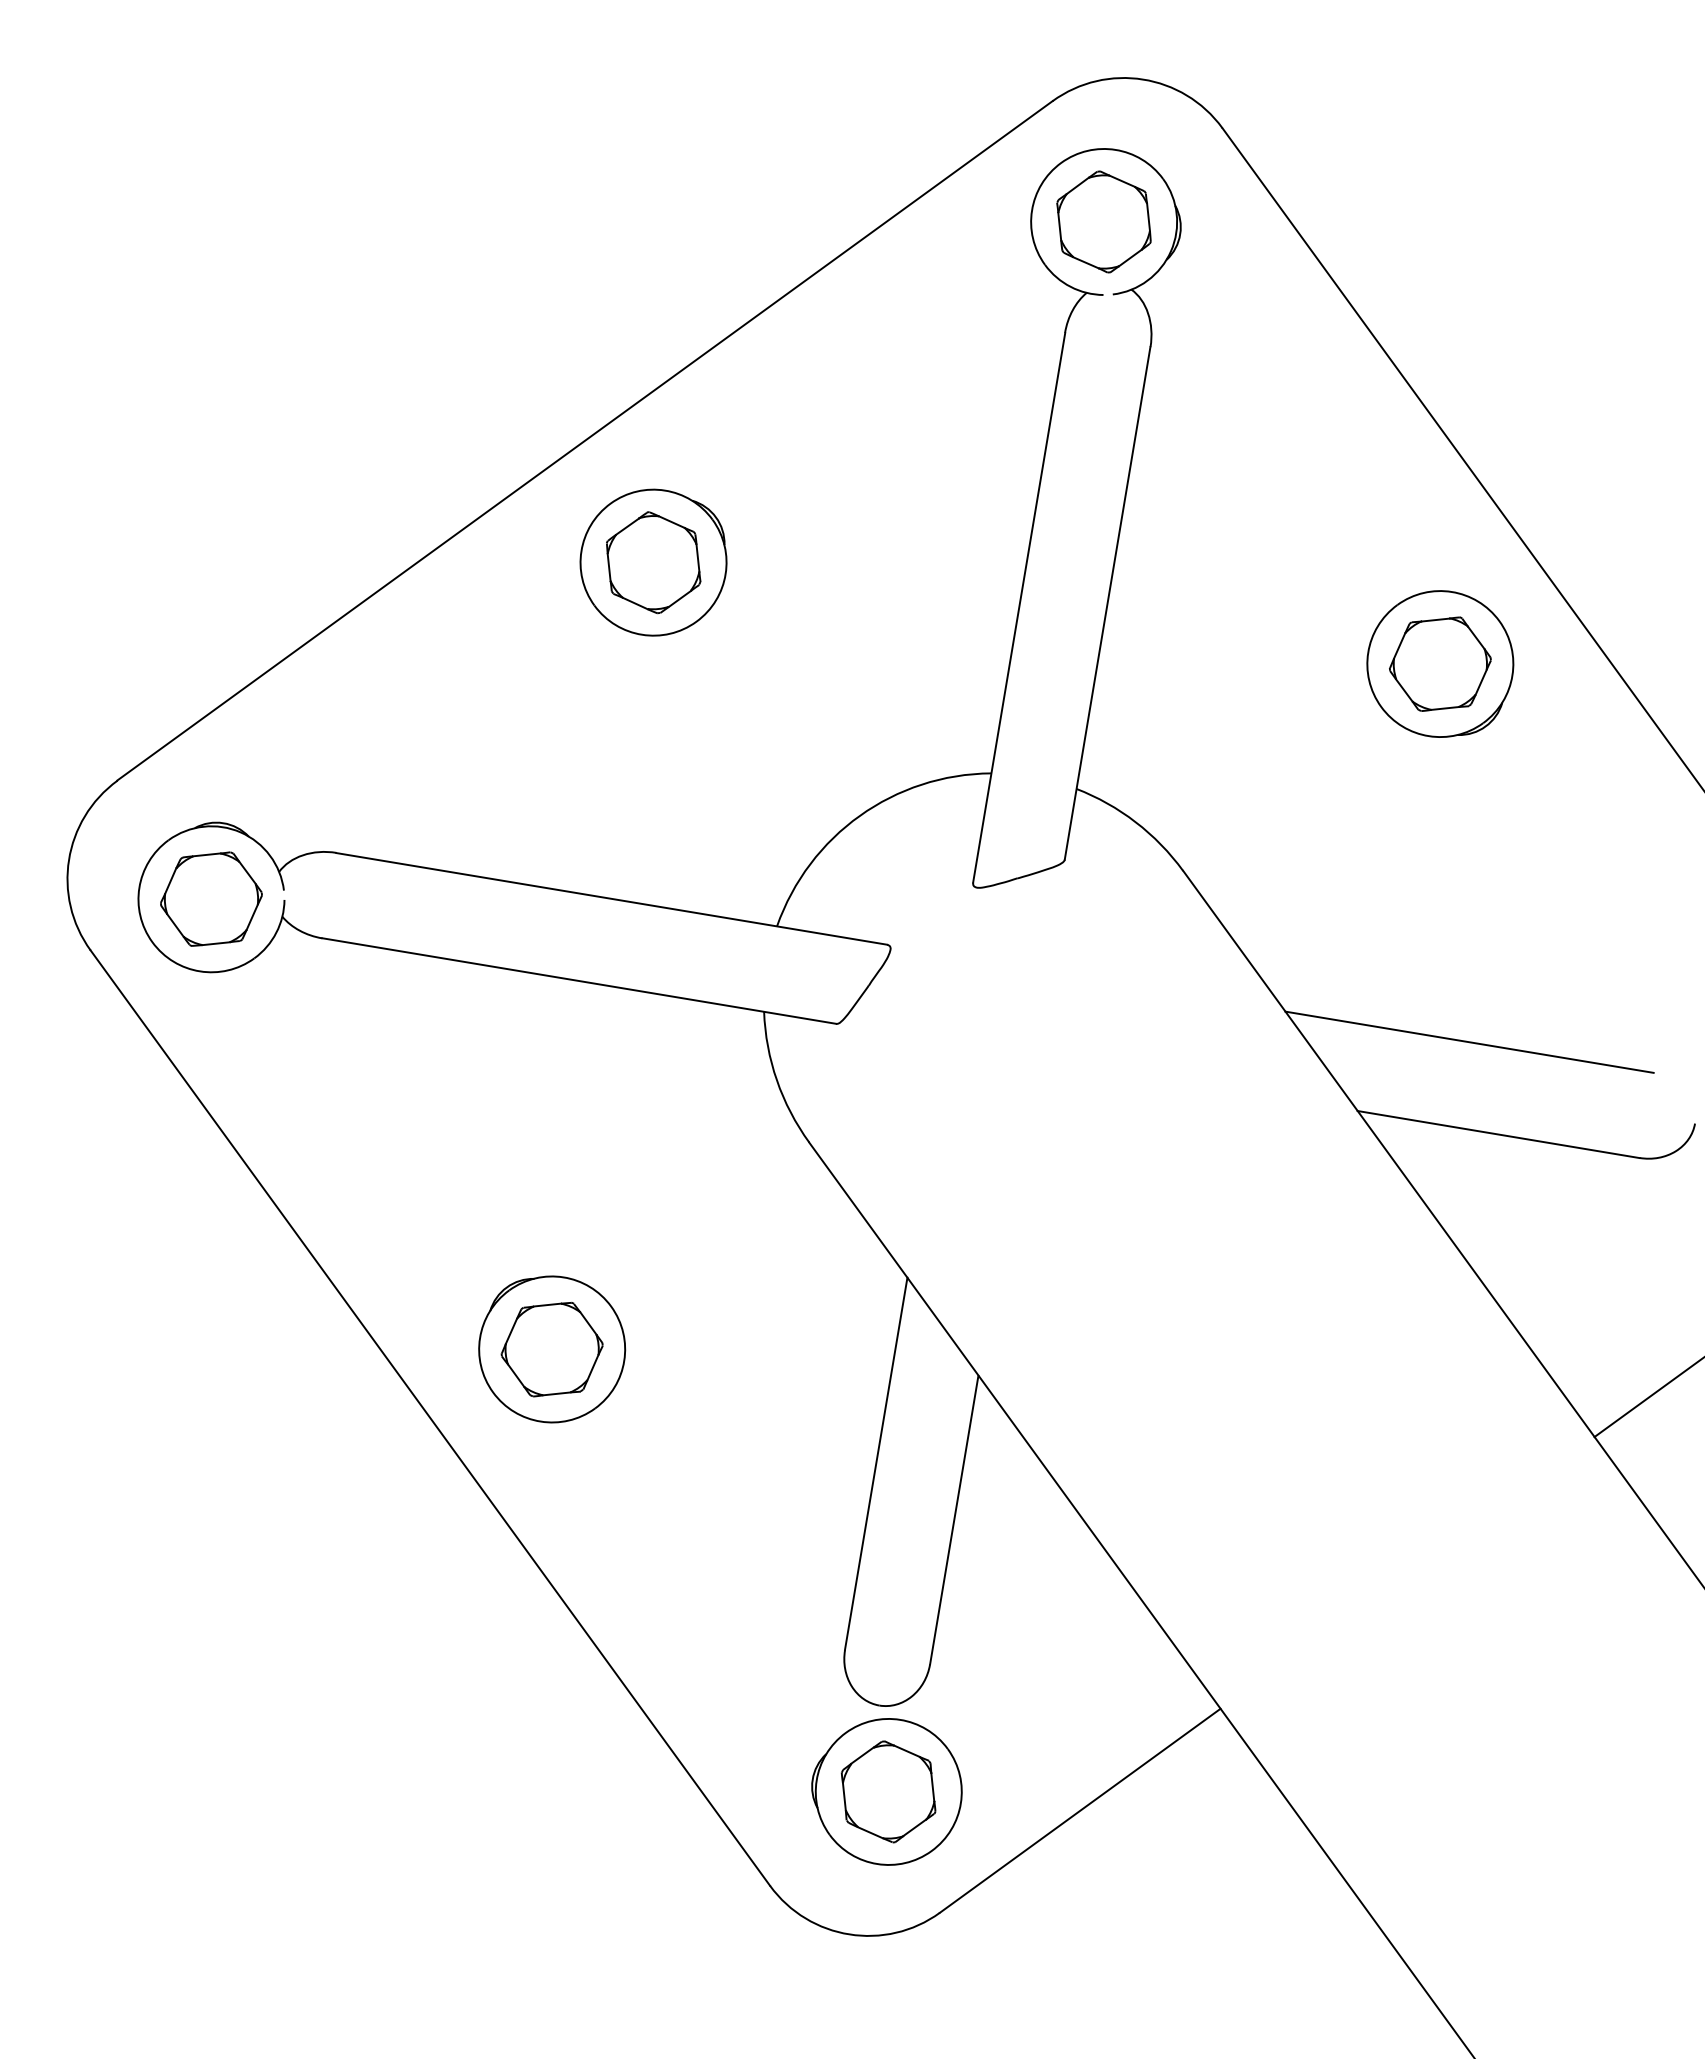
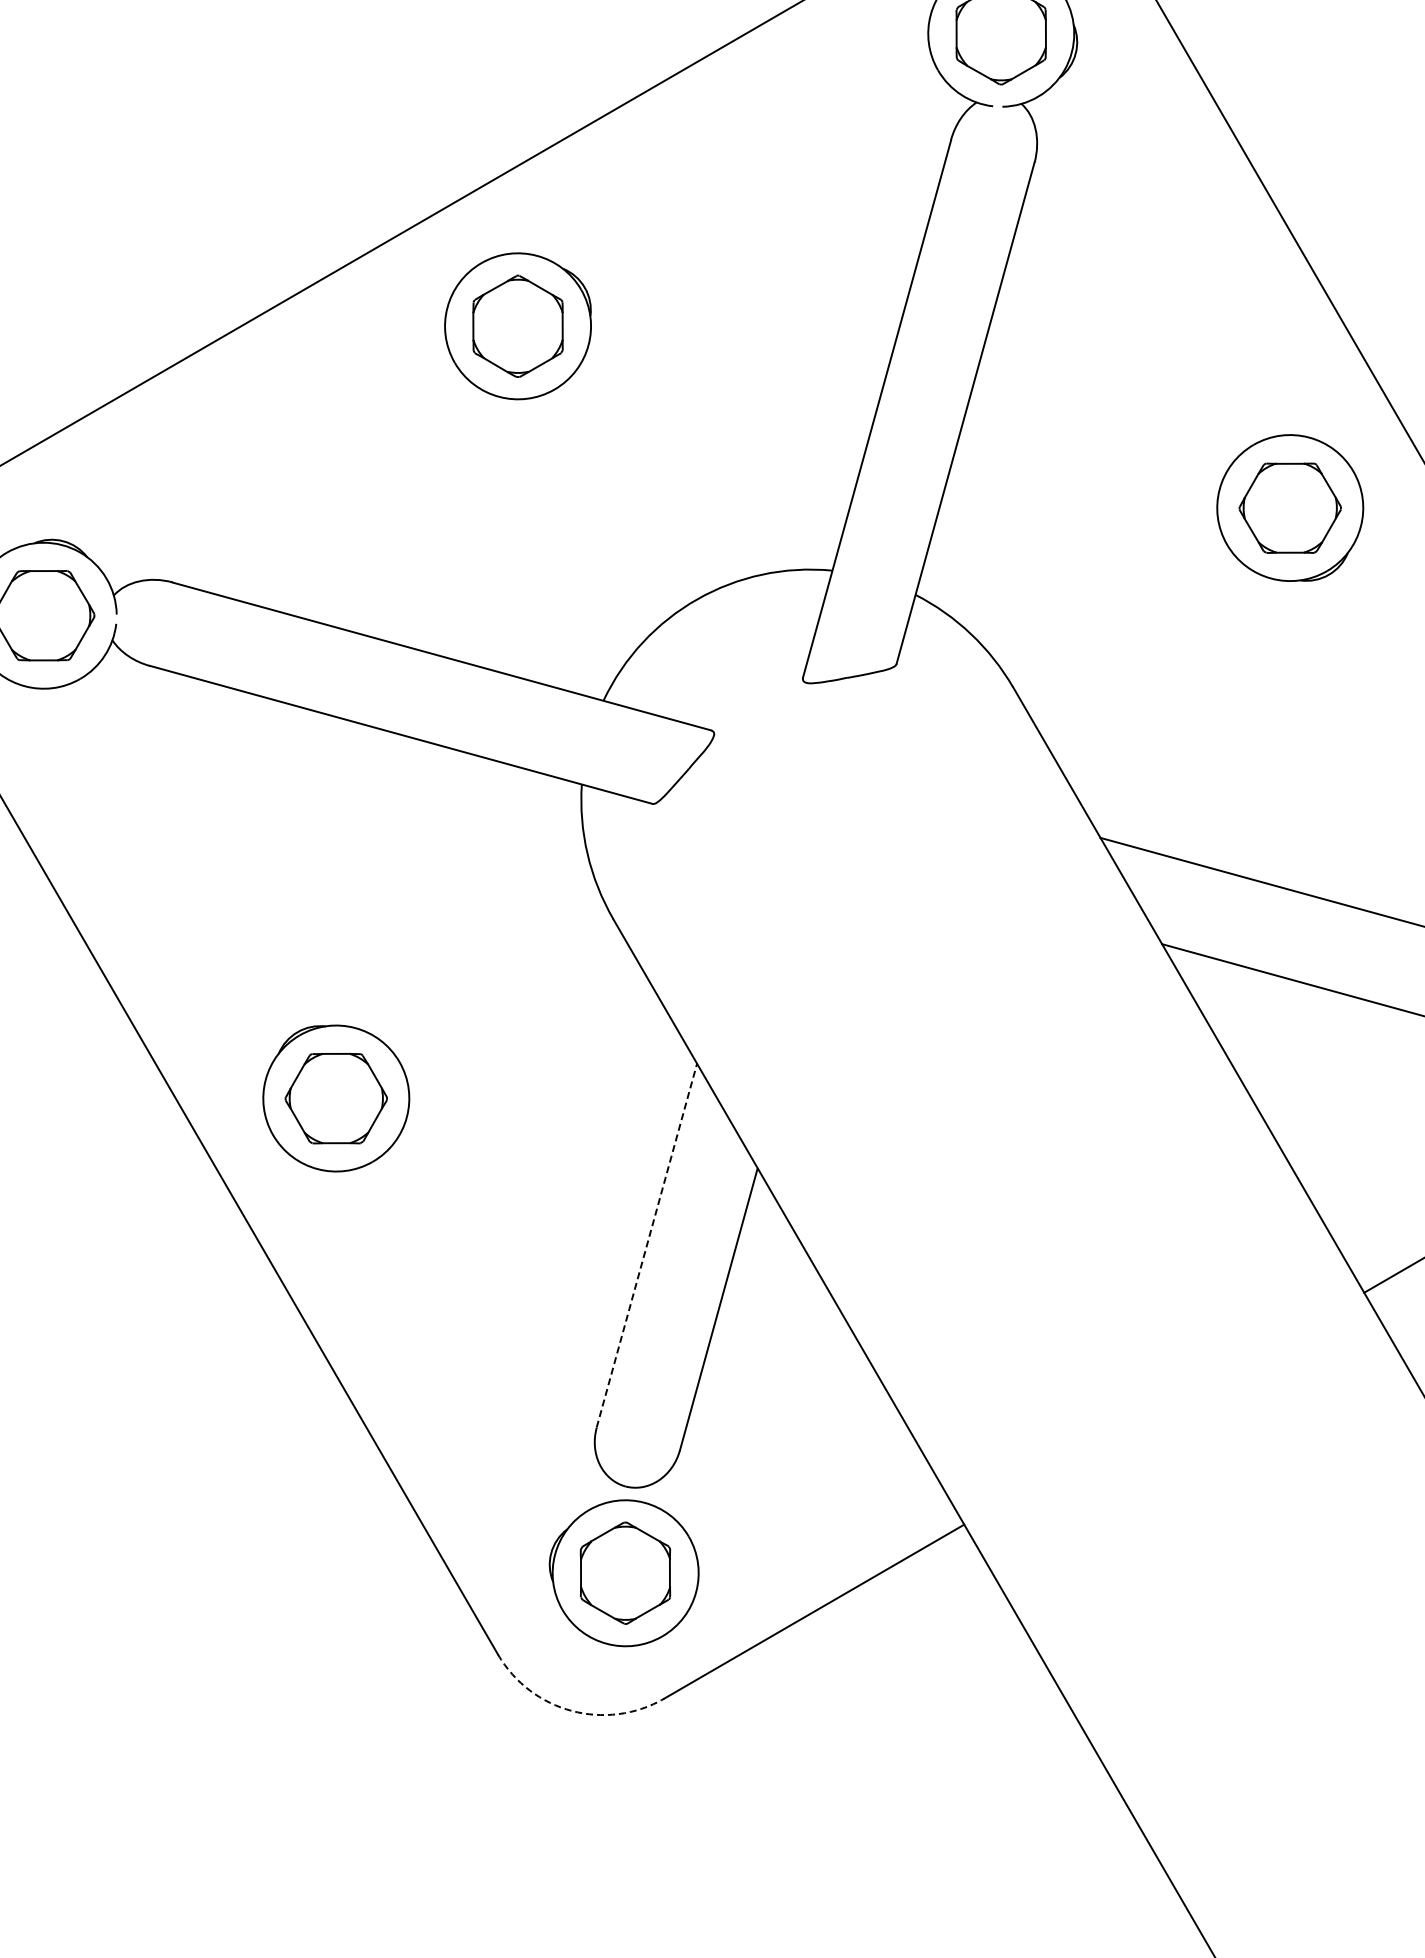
line: (876, 1463) -> (647, 1245), solid -> dashed
arc: (849, 1934) -> (571, 1711), solid -> dashed

